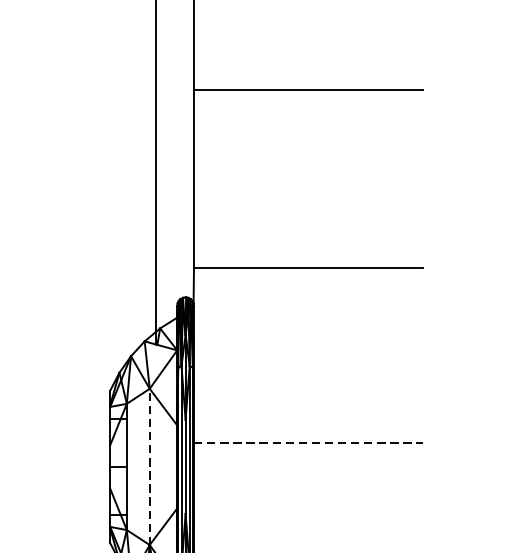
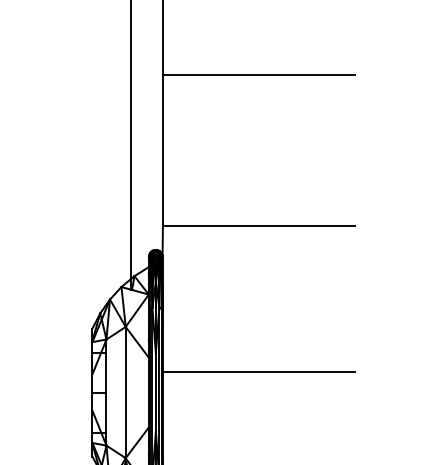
line: (308, 443) -> (259, 372), dashed -> solid
line: (149, 466) -> (125, 392), dashed -> solid

